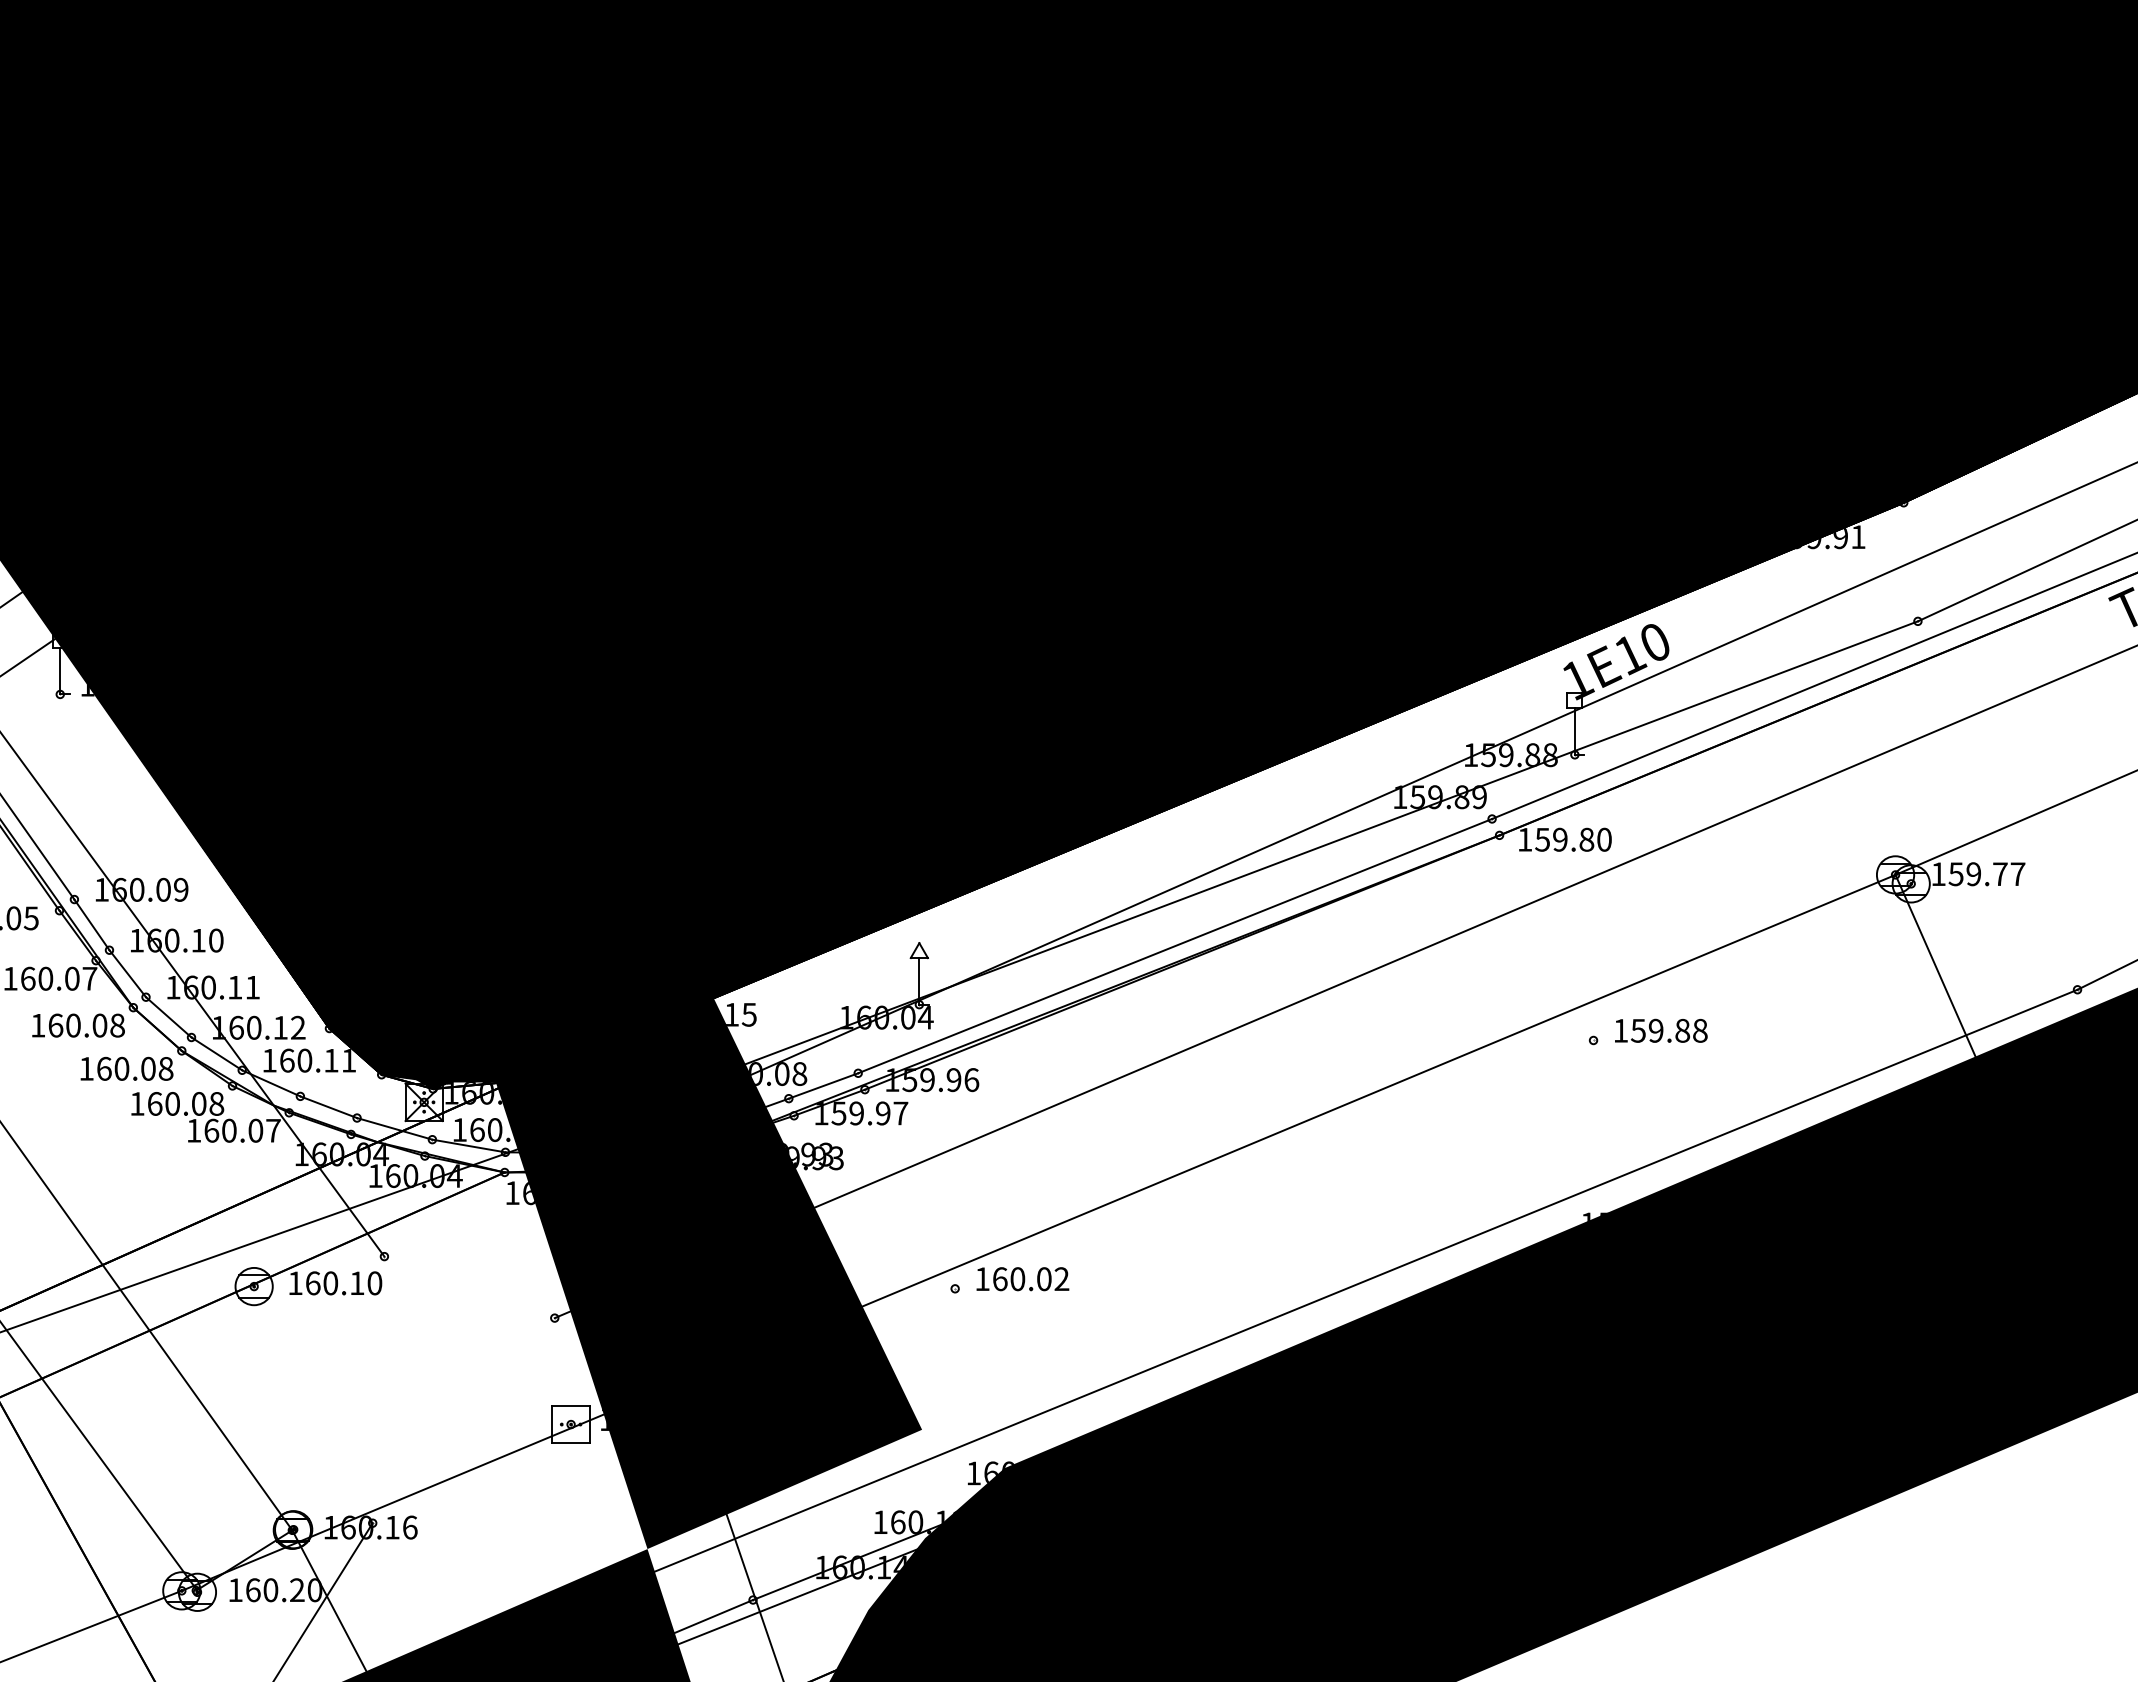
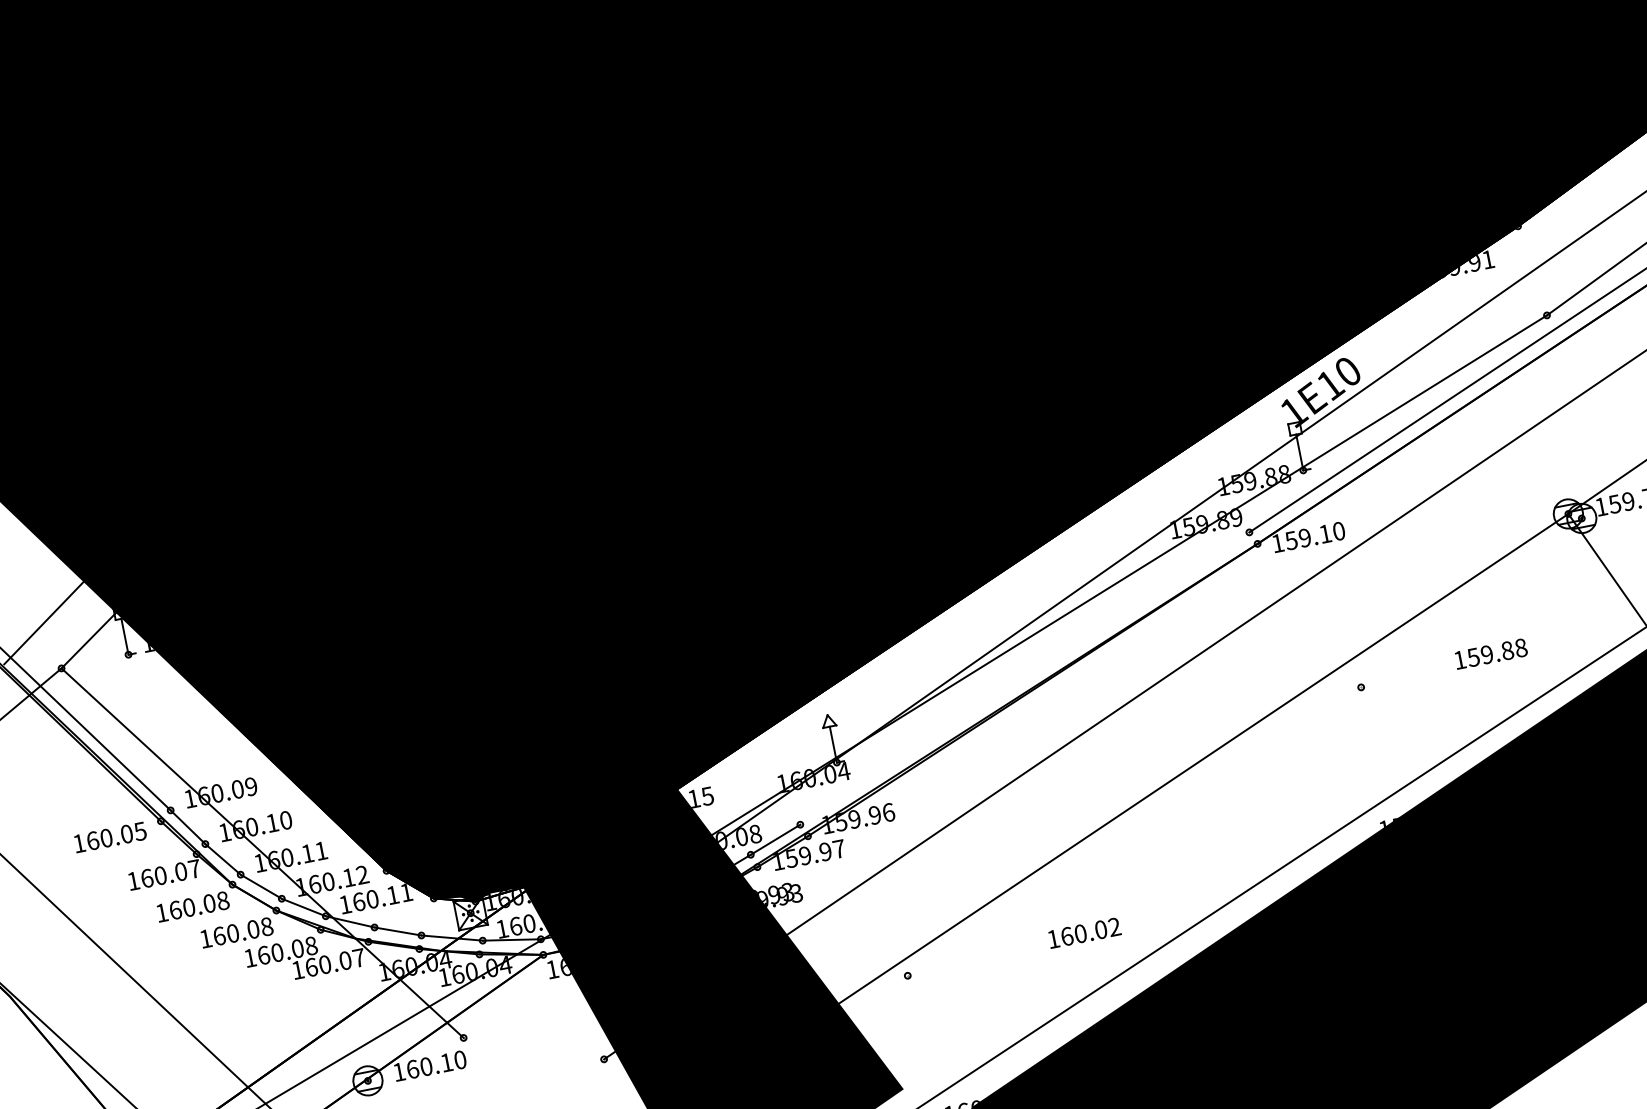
text: (1586, 839) -> (1325, 533), 159.80 -> 159.10
line: (1175, 945) -> (1025, 678), removed
text: (1661, 1030) -> (1491, 653), moved
text: (1022, 1279) -> (1084, 933), moved

